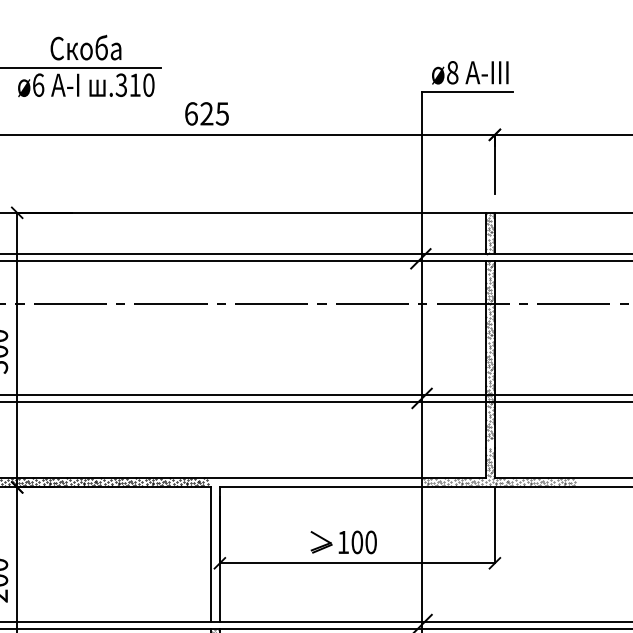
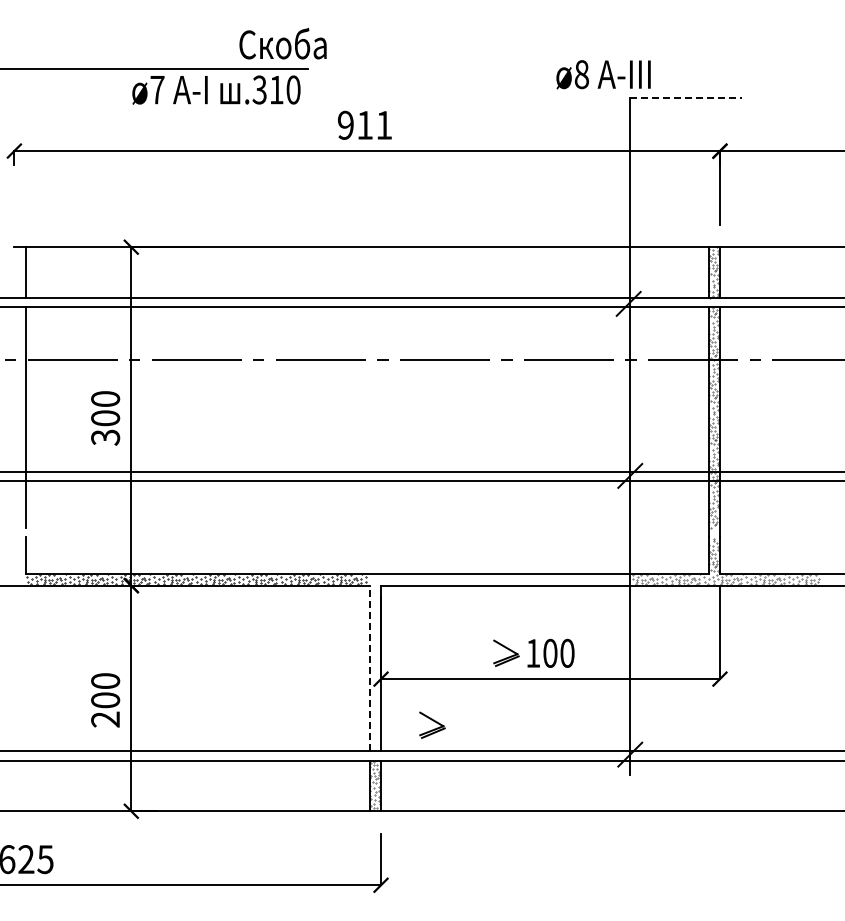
text: (85, 47) -> (282, 43), moved
text: (470, 72) -> (603, 74), moved
text: (38, 84) -> (157, 89), ø6 -> ø7
line: (467, 92) -> (686, 98), solid -> dashed
text: (207, 113) -> (365, 124), 625 -> 911
line: (210, 554) -> (369, 668), solid -> dashed
part: (261, 600) -> (432, 724), added

